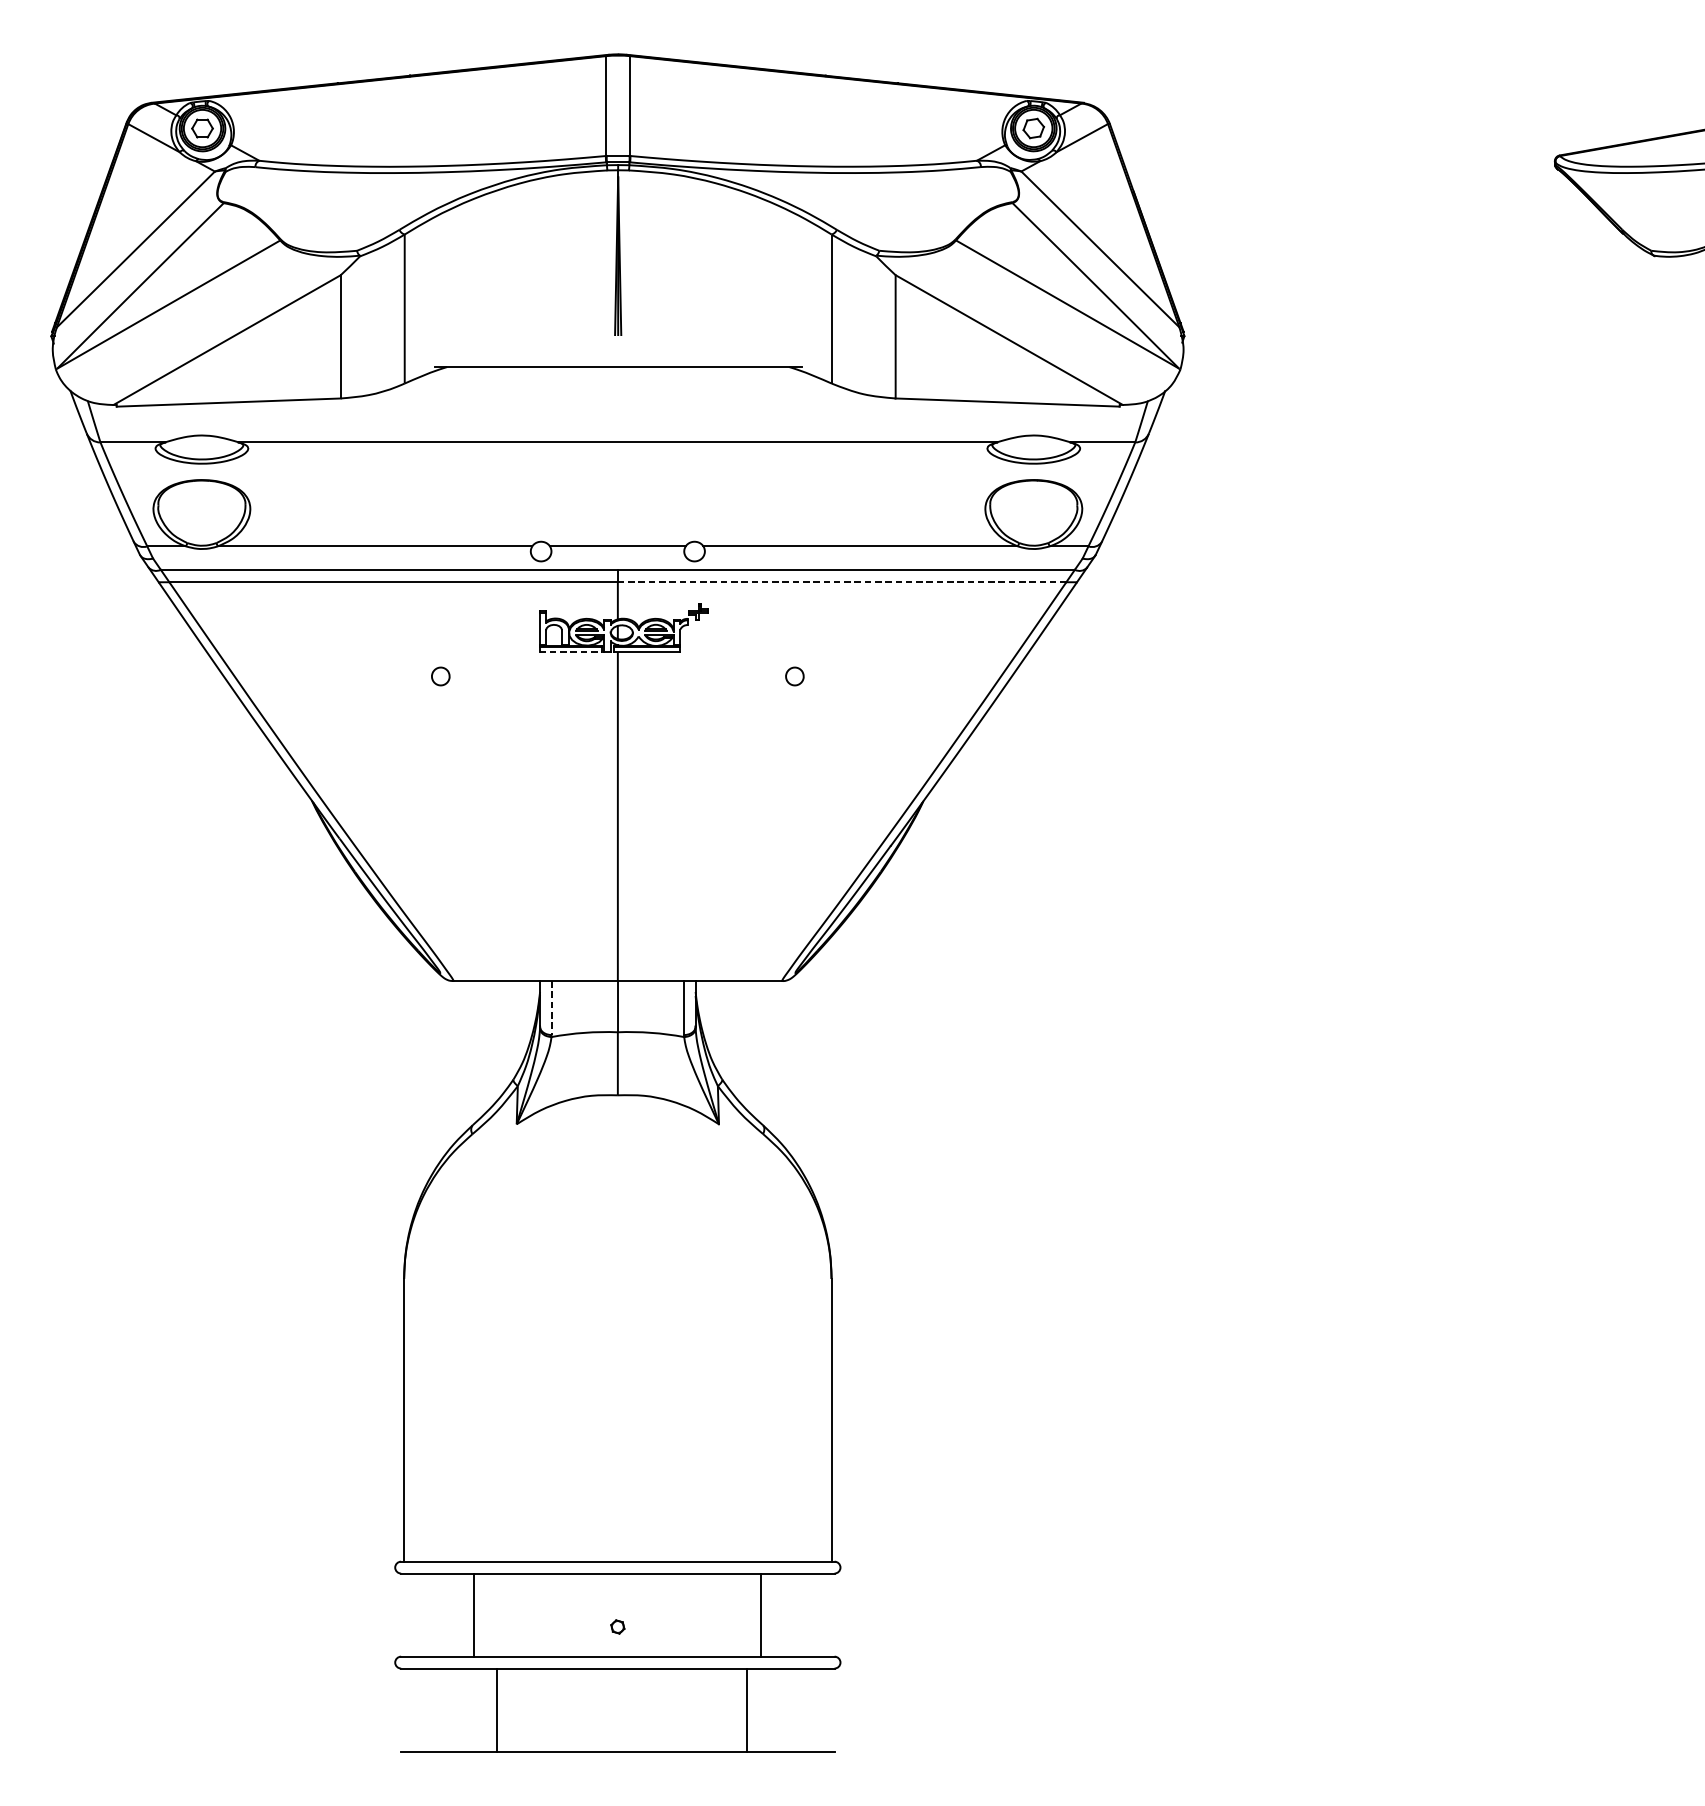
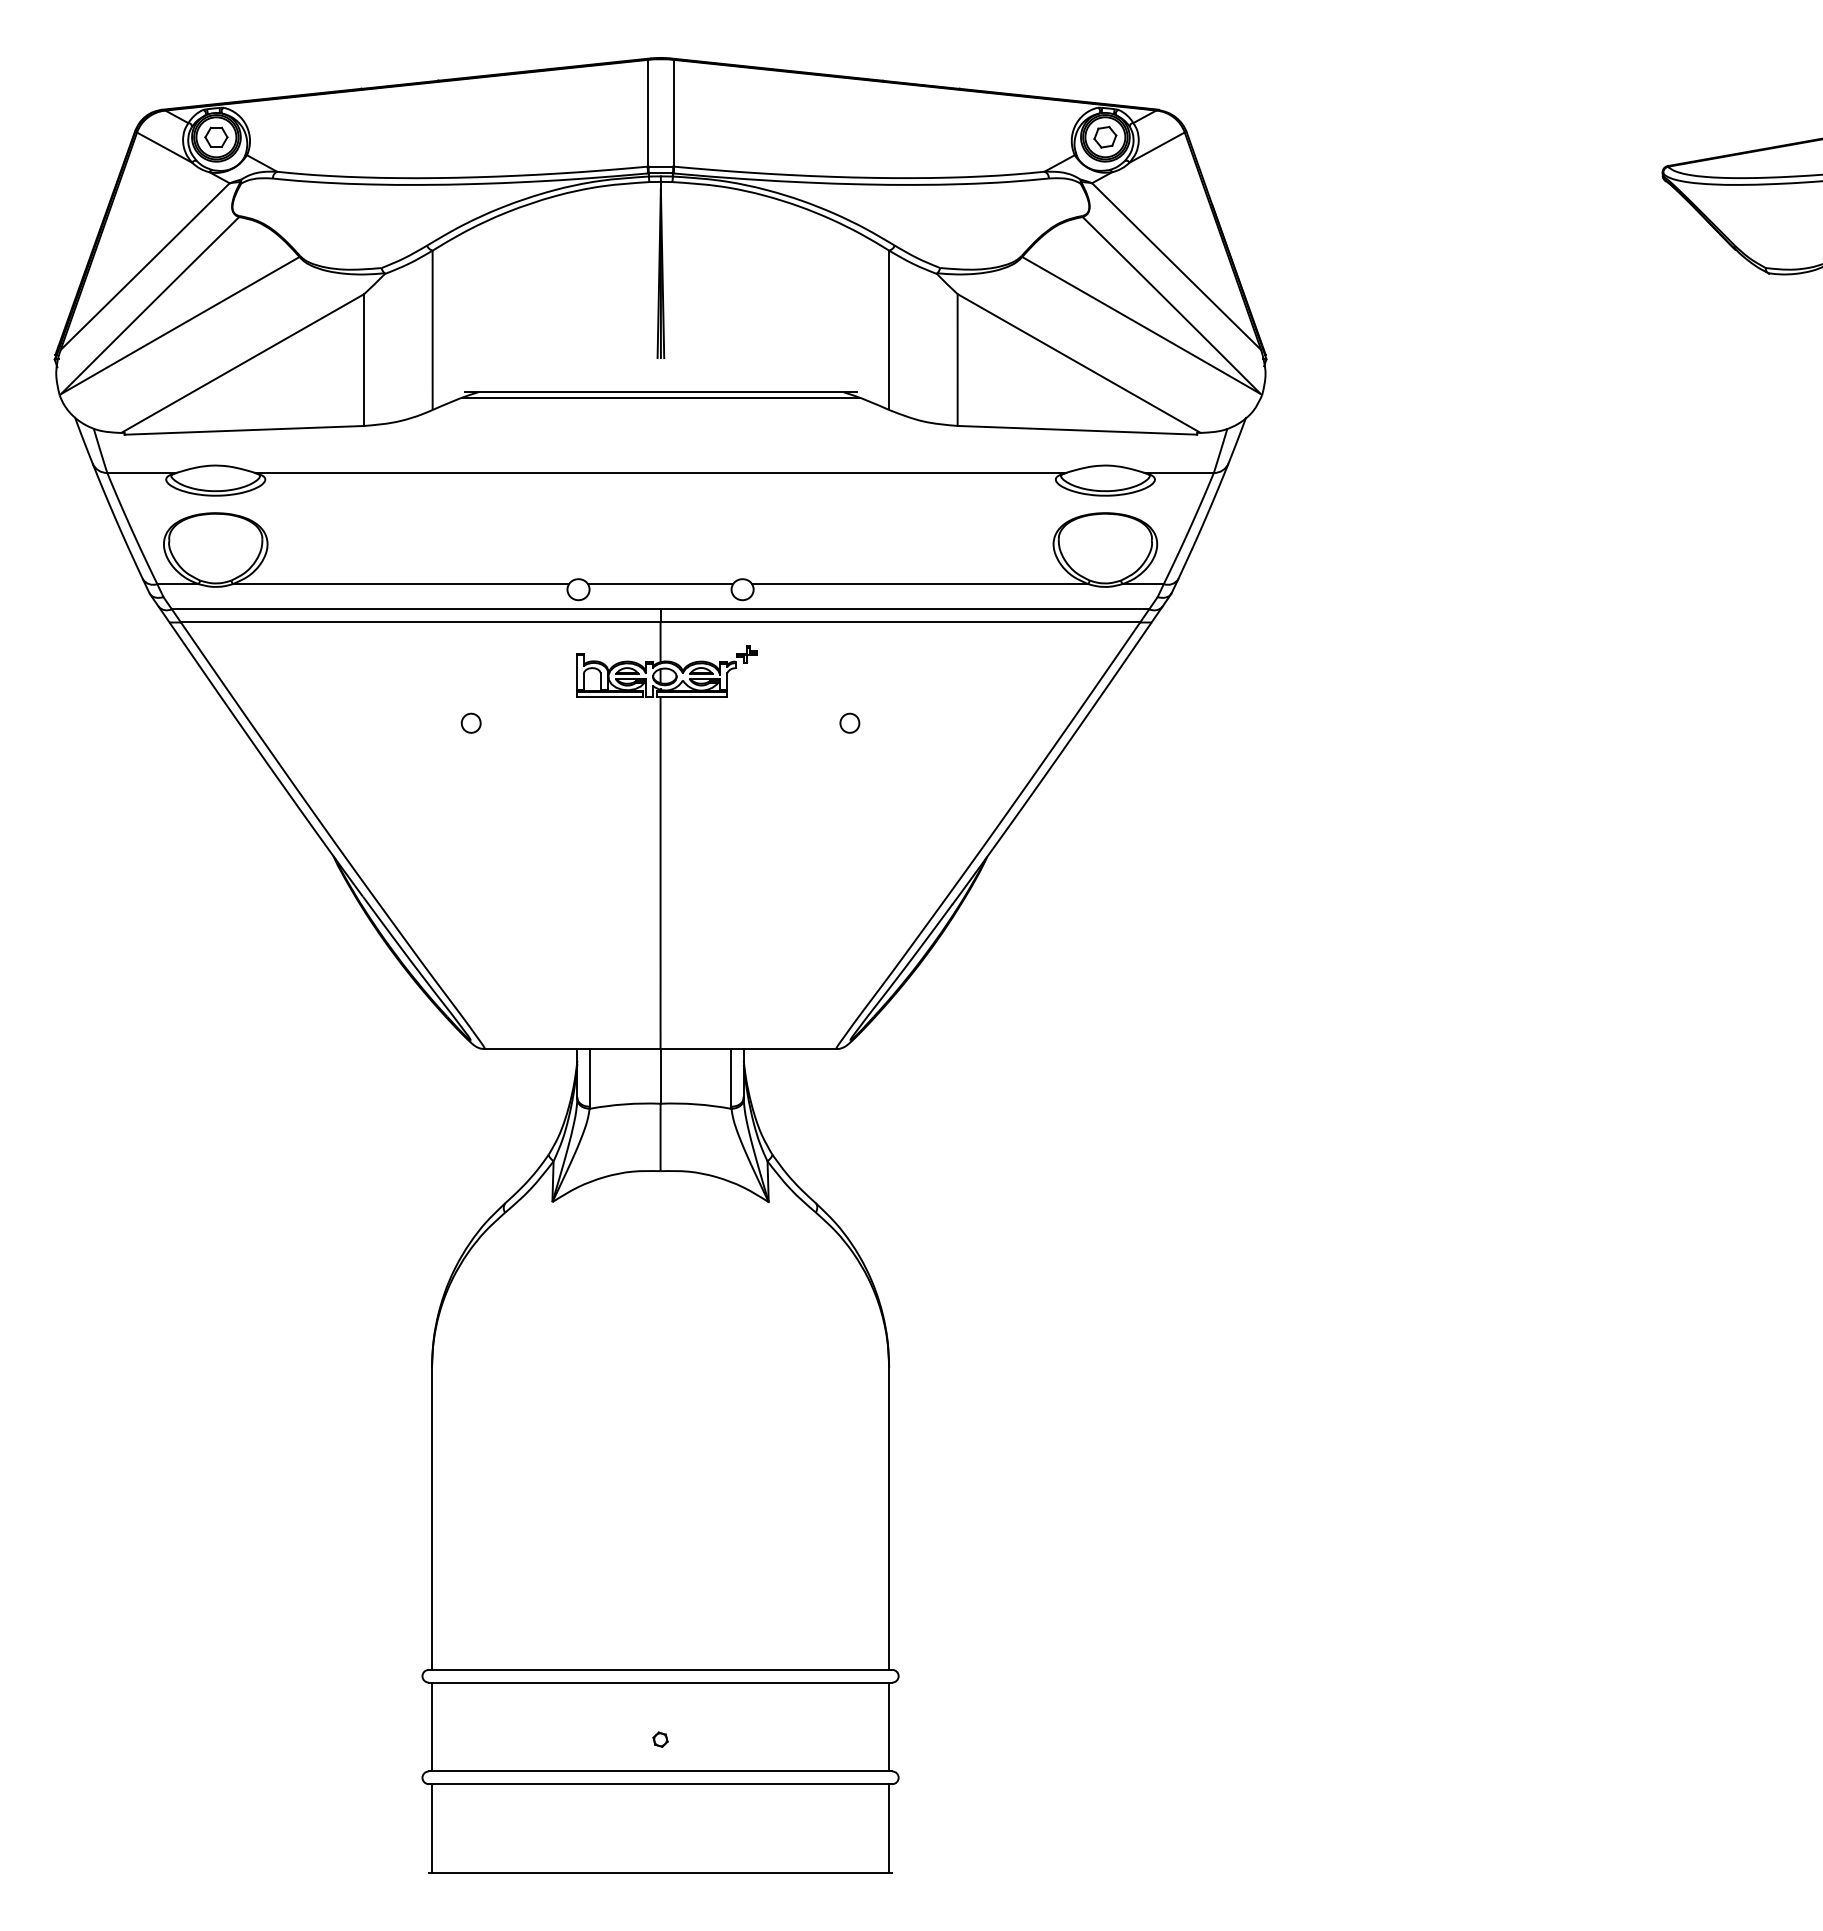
line: (617, 372) -> (660, 398), added
line: (842, 582) -> (900, 622), dashed -> solid
line: (571, 652) -> (610, 697), dashed -> solid
line: (551, 1007) -> (589, 1077), dashed -> solid
line: (474, 1614) -> (432, 1726), moved
line: (761, 1614) -> (889, 1726), moved
line: (497, 1709) -> (432, 1828), moved
line: (746, 1709) -> (889, 1828), moved

